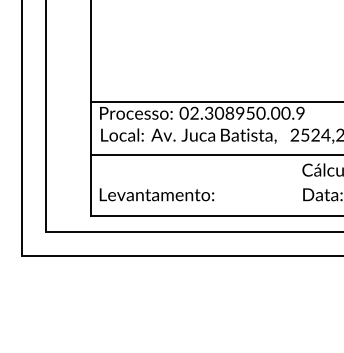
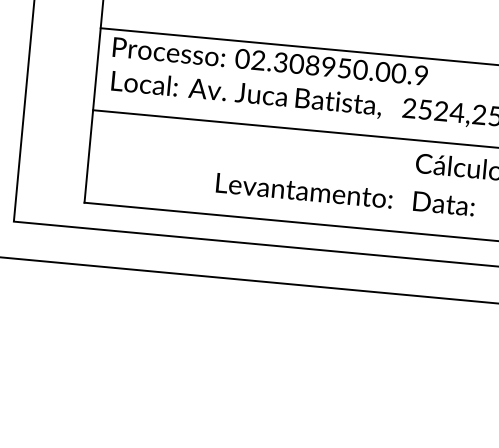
text: (156, 194) -> (303, 190), moved

